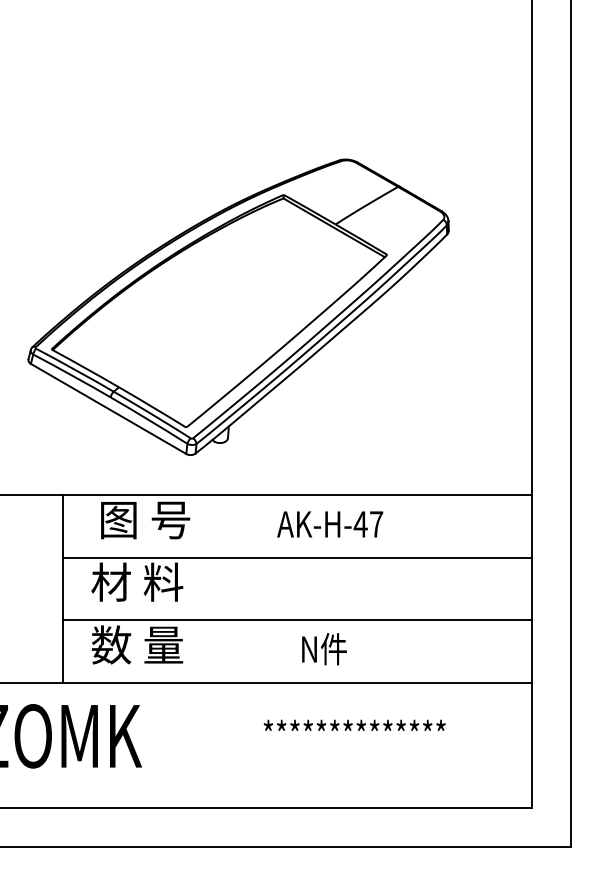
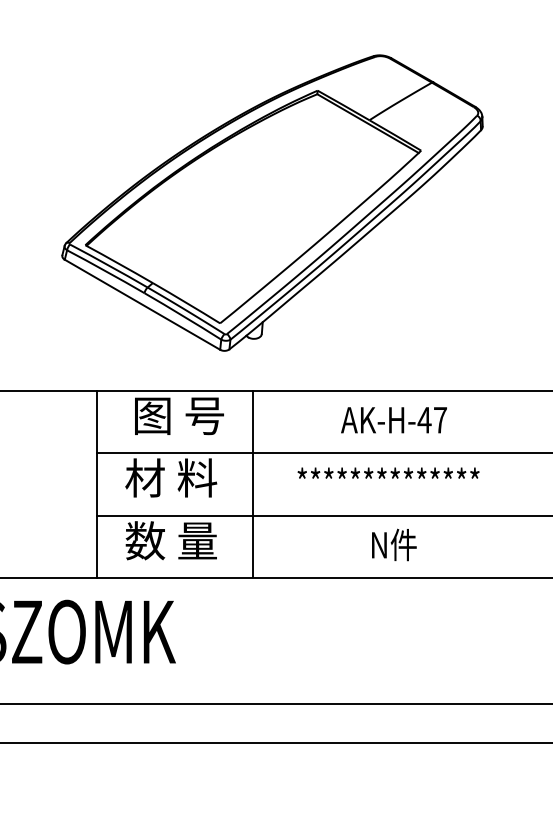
text: (330, 524) -> (394, 420), moved
line: (219, 588) -> (253, 484), added
text: (324, 649) -> (394, 545), moved
text: (354, 724) -> (388, 472), moved

